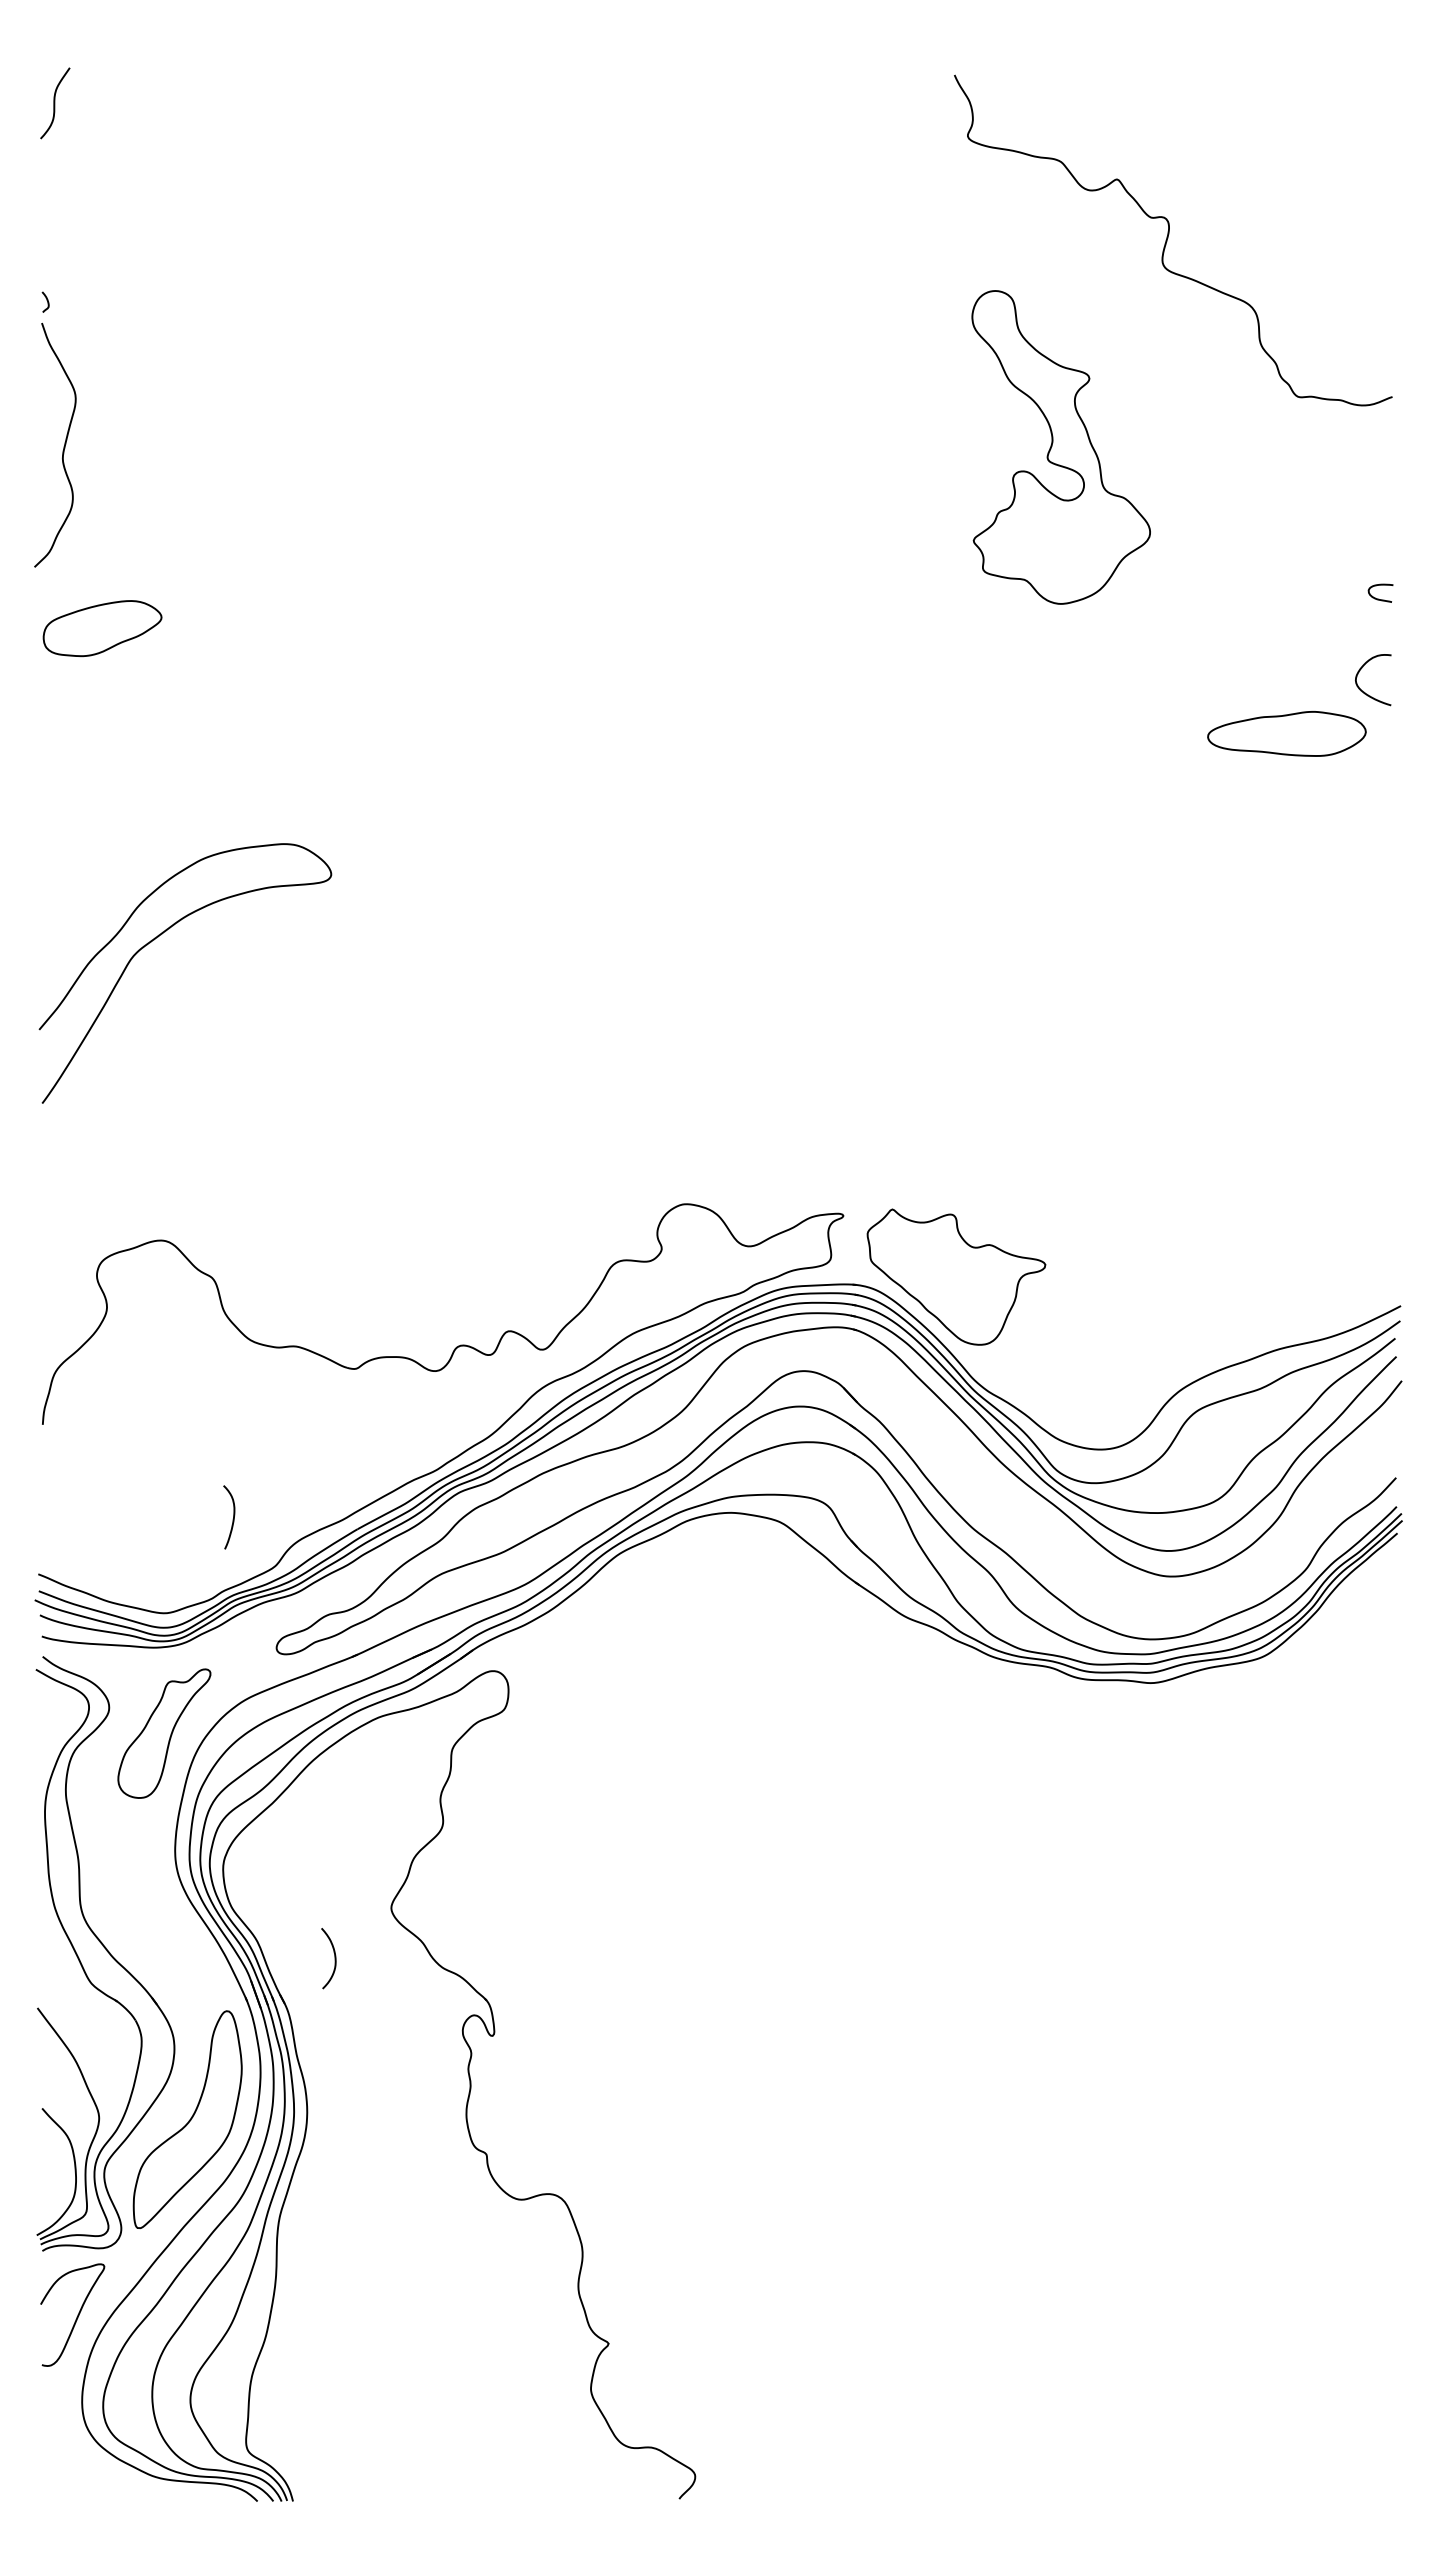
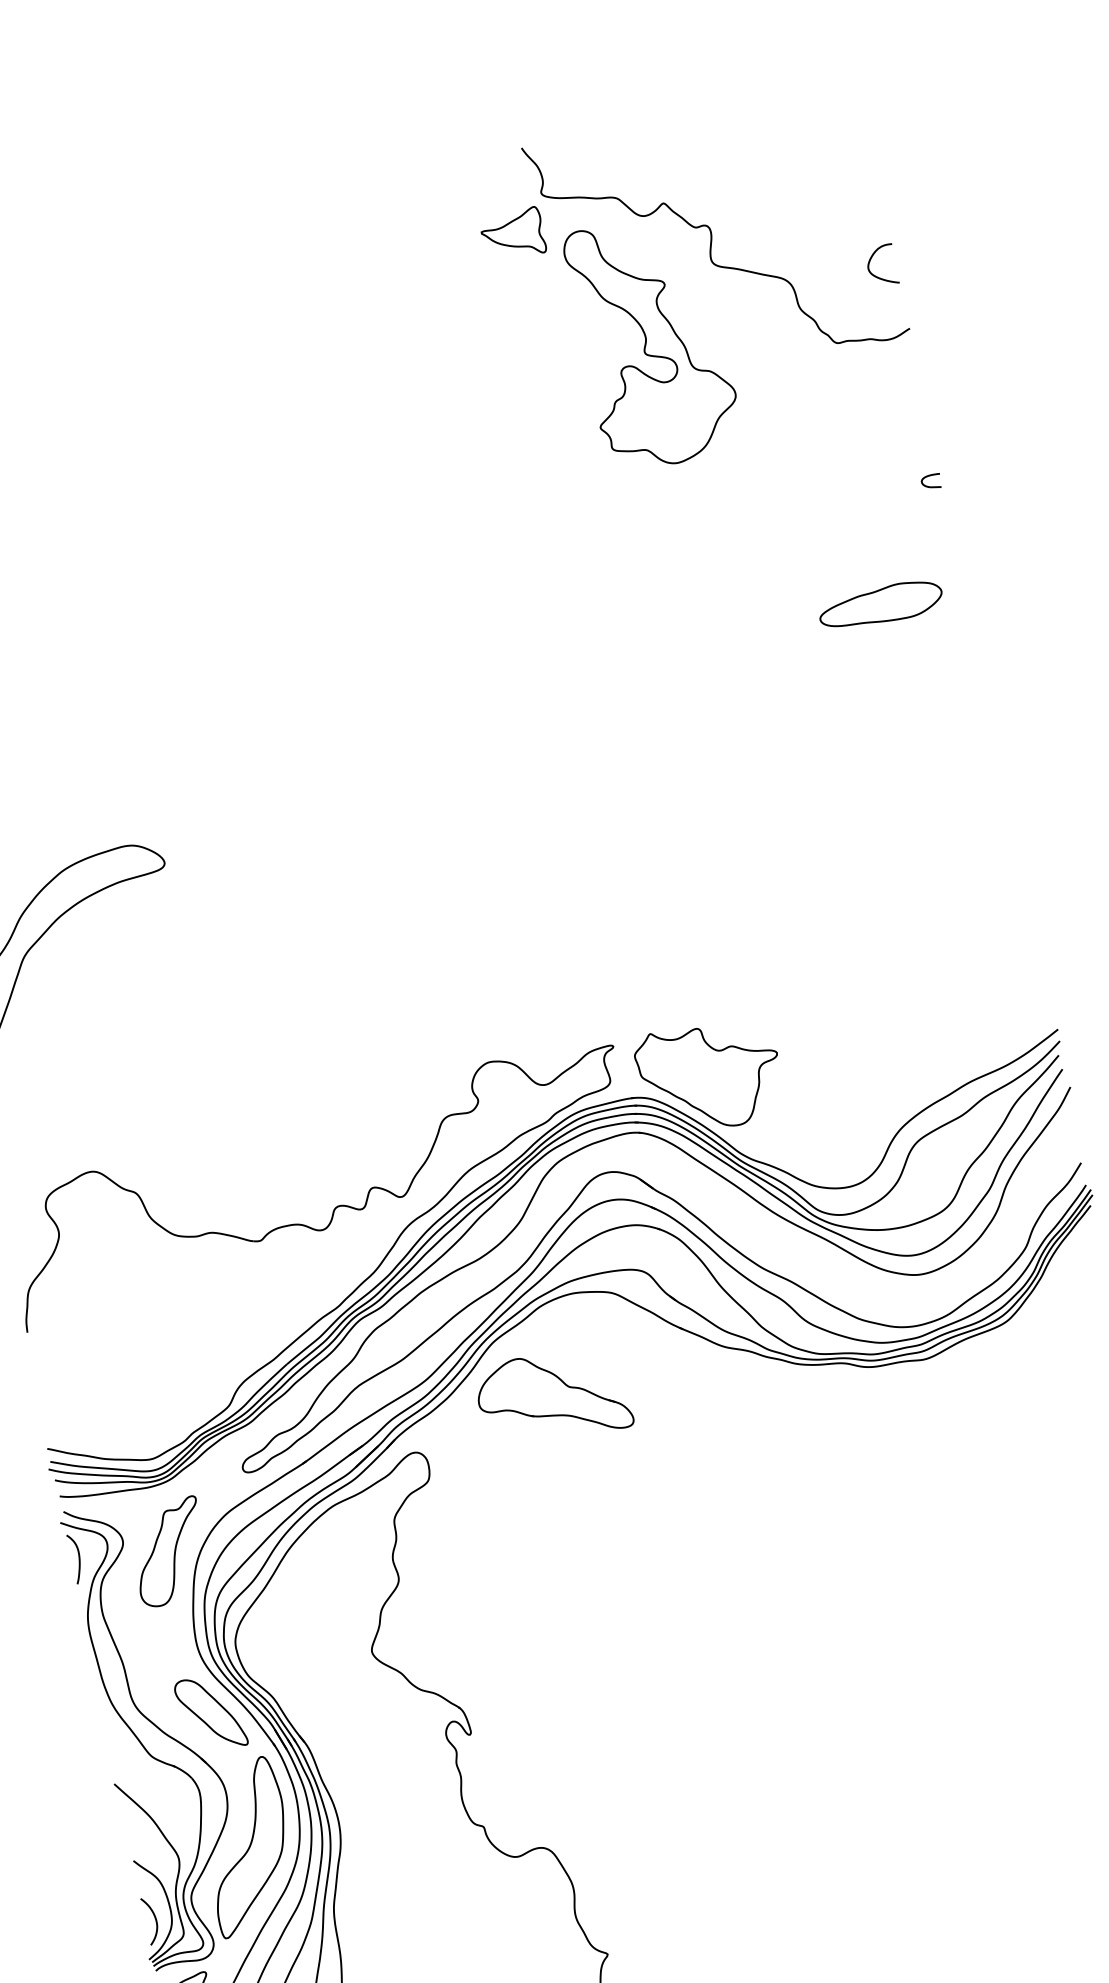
part: (921, 180) -> (512, 234), added
part: (1060, 447) -> (653, 342), moved
curve: (1364, 691) -> (876, 276), moved
curve: (232, 1519) -> (78, 1560), moved
part: (680, 1636) -> (553, 1396), added
part: (175, 1944) -> (210, 1713), added
curve: (334, 1958) -> (155, 1920), moved

